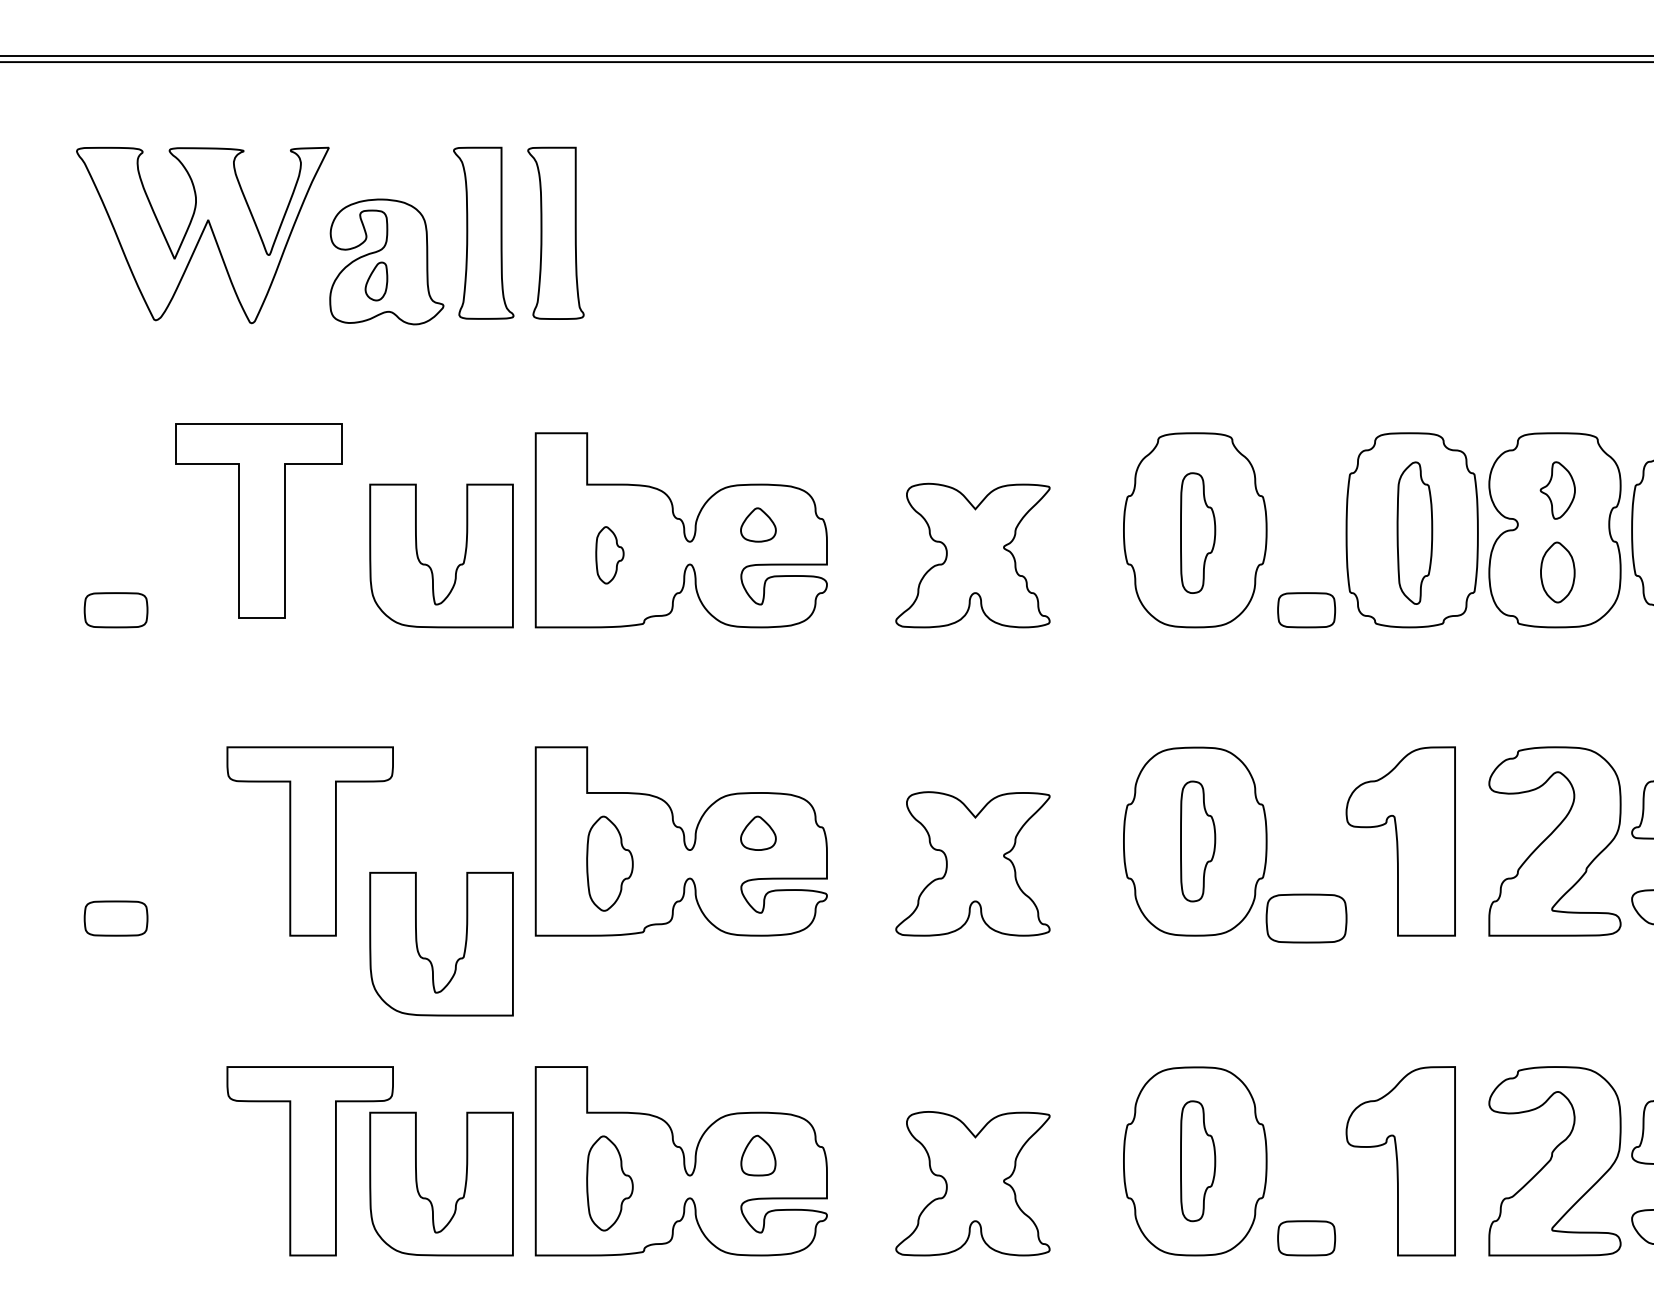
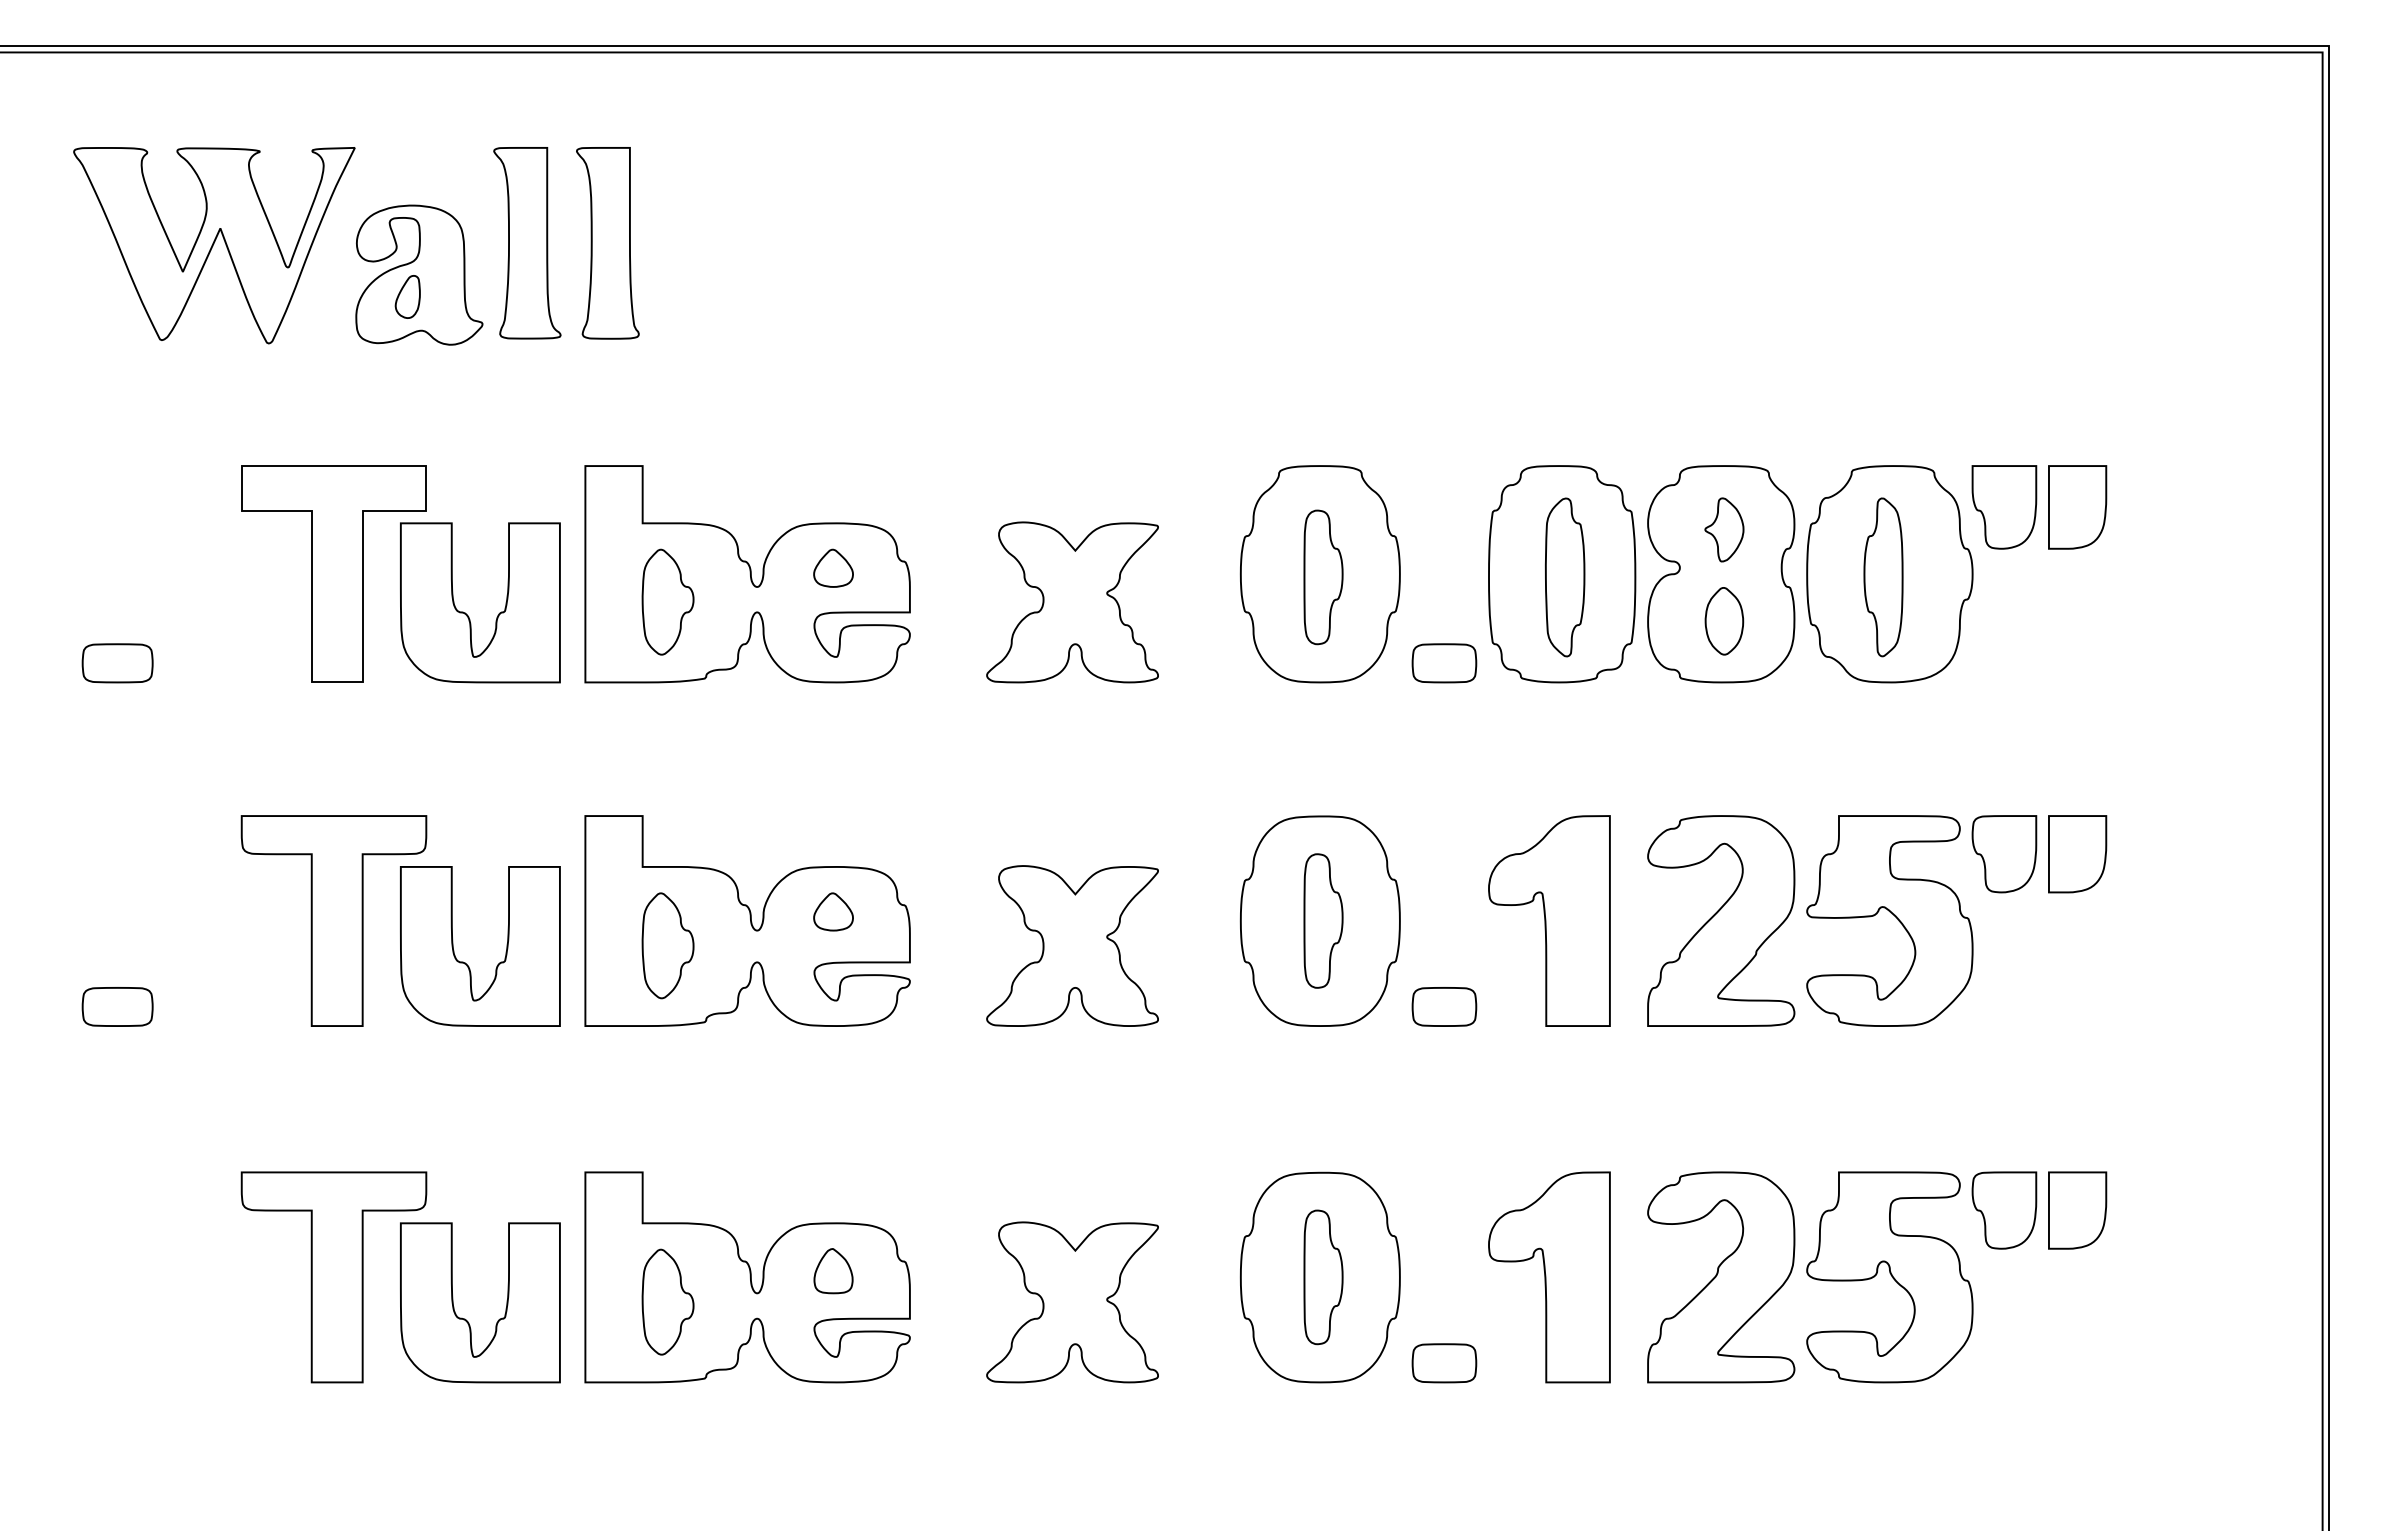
part: (258, 520) -> (333, 573), moved
part: (609, 554) -> (667, 601), size x1.67
part: (1306, 918) -> (1444, 1006), size x0.71
part: (428, 958) -> (465, 962), moved

